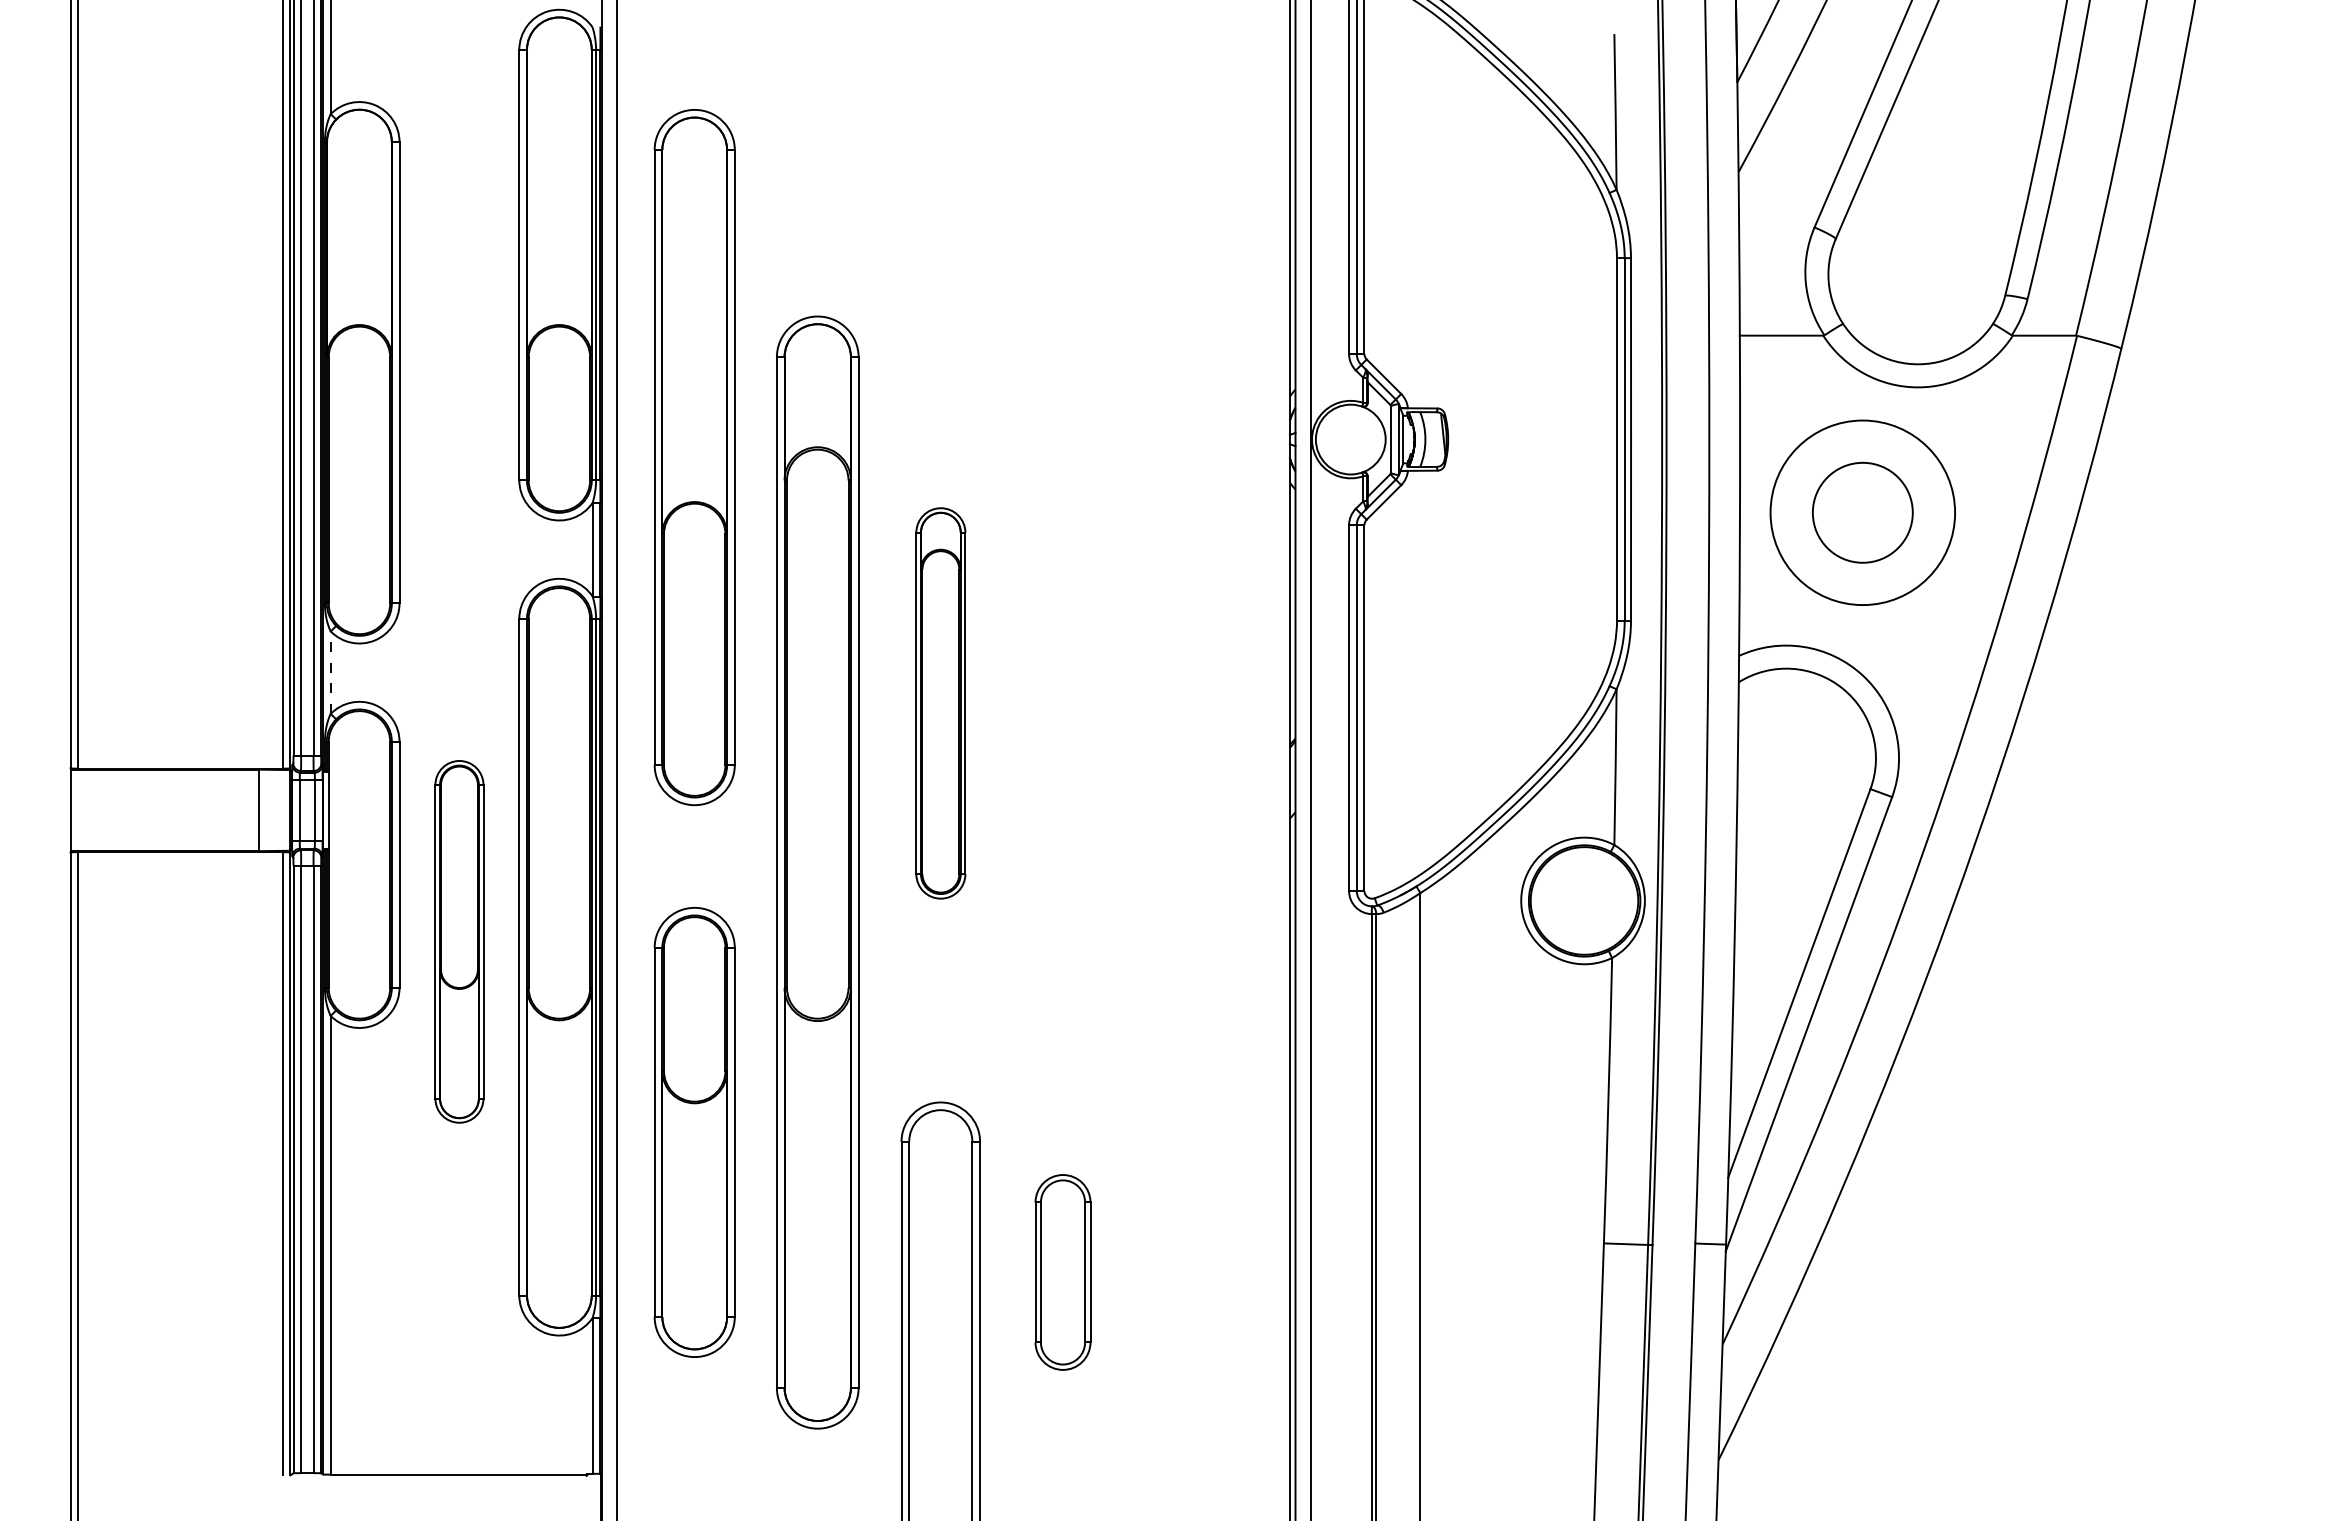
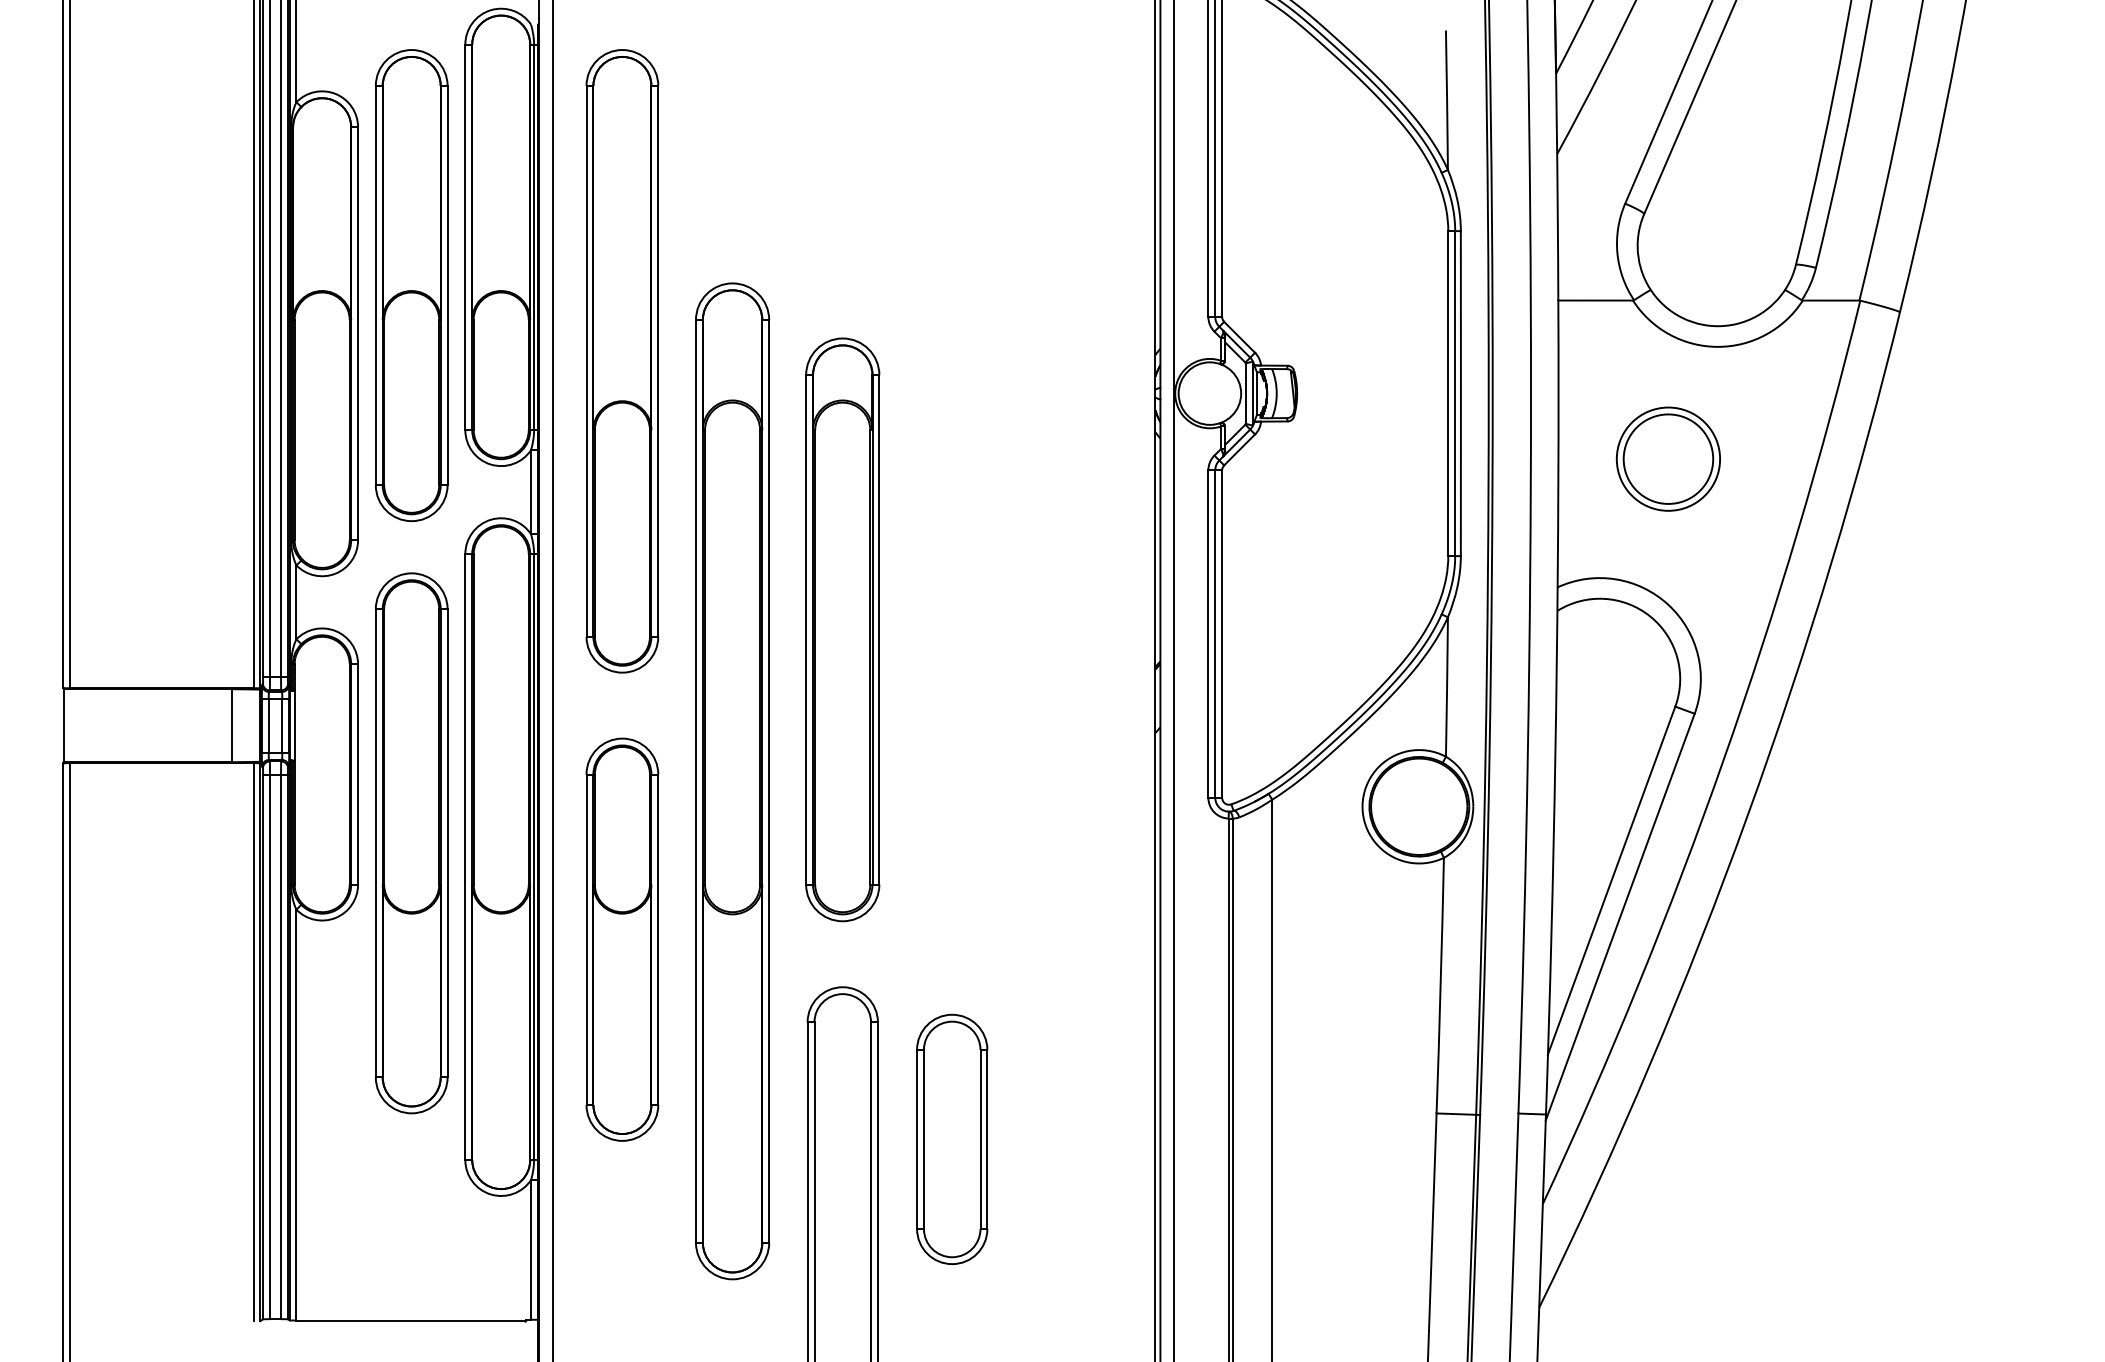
part: (459, 318) -> (411, 285), added
part: (694, 457) -> (622, 361), moved
circle: (1862, 512) -> (1668, 458), size x0.62
line: (330, 672) -> (296, 602), dashed -> solid
part: (940, 703) -> (842, 629), size x1.67
part: (459, 941) -> (411, 843), size x1.67
part: (694, 1132) -> (622, 939), moved
part: (1062, 1272) -> (951, 1139), size x1.43

